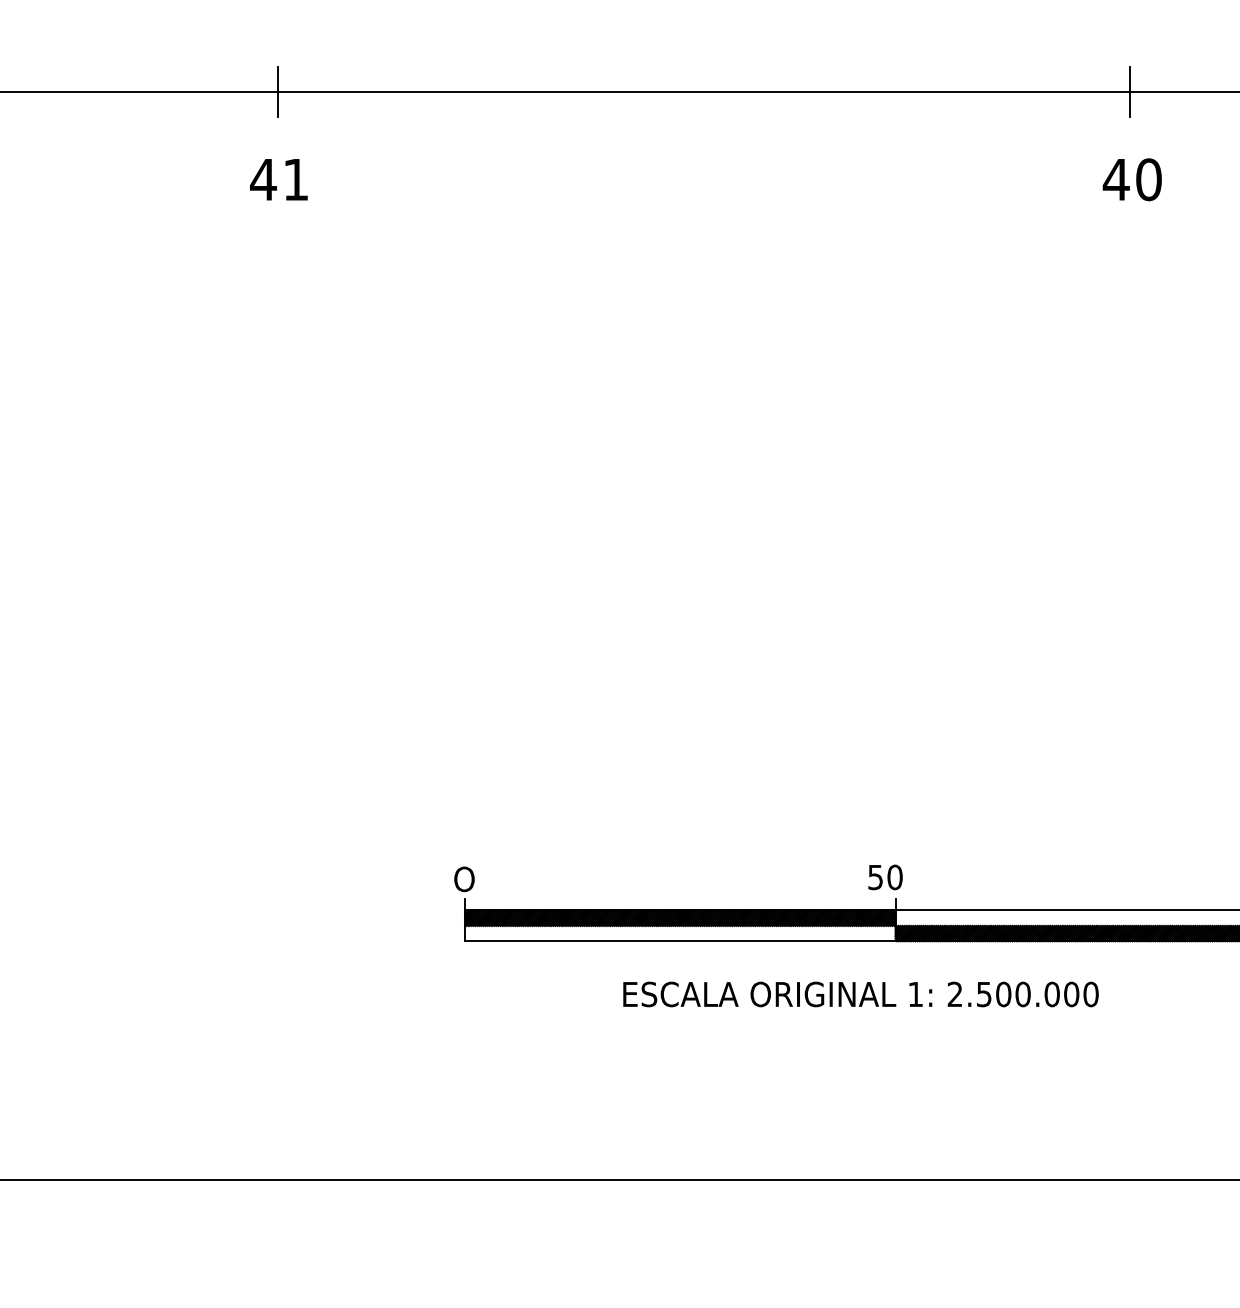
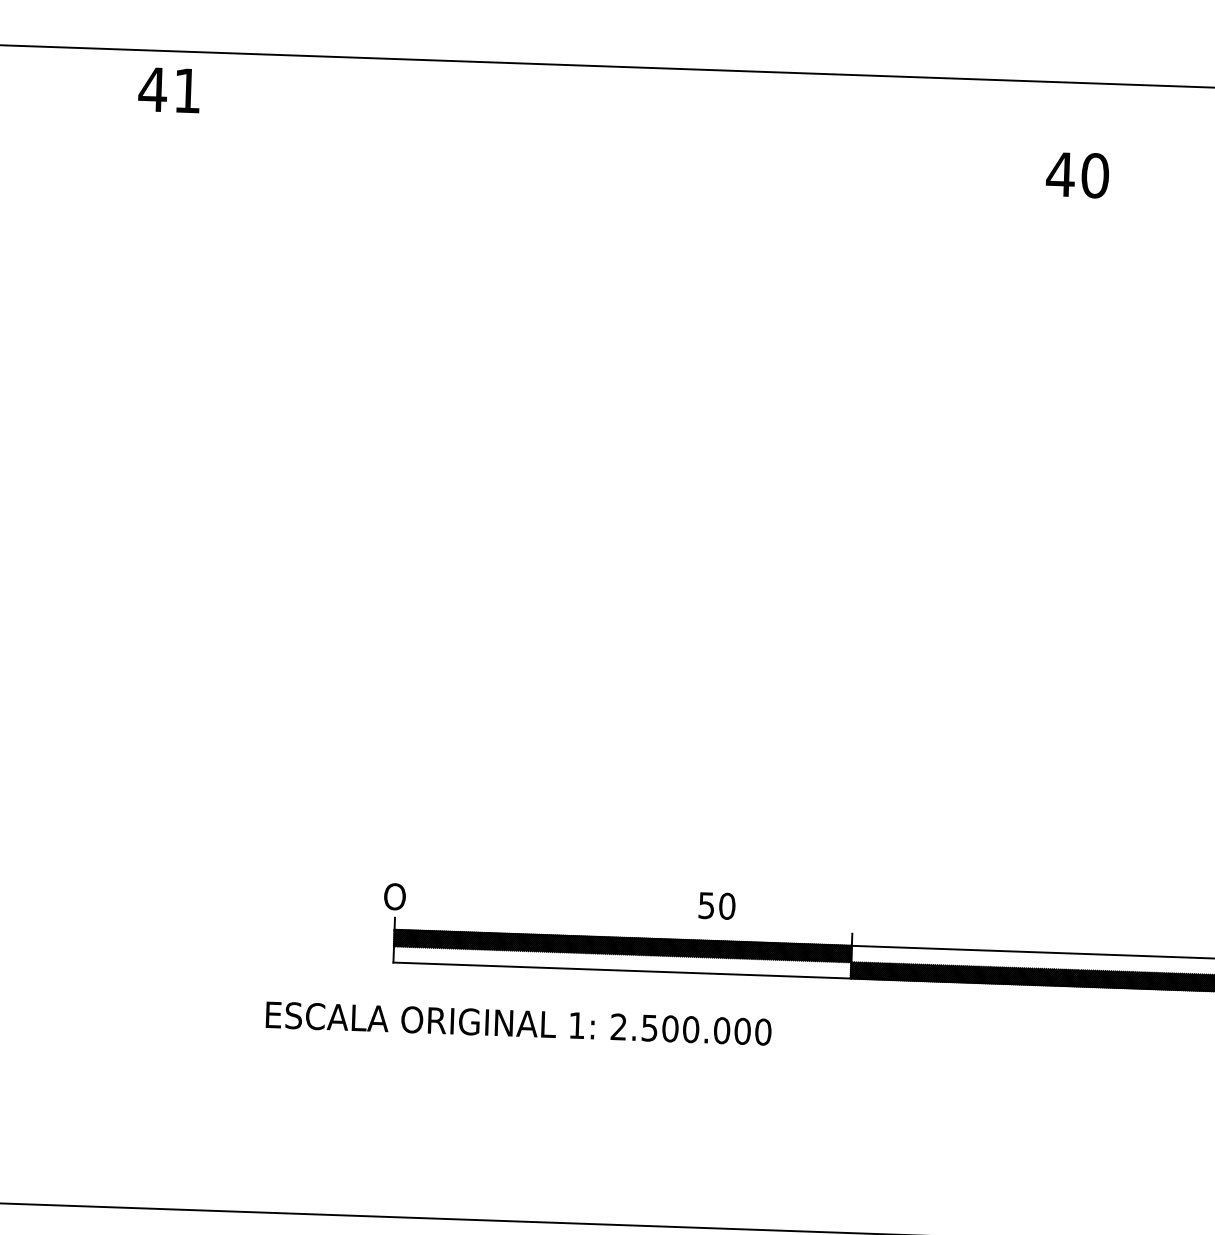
line: (277, 91) -> (225, 52), removed
line: (1130, 91) -> (1132, 84), removed
text: (278, 179) -> (168, 89), moved
text: (1131, 179) -> (1076, 174), moved
text: (885, 877) -> (717, 906), moved
text: (860, 994) -> (518, 1023), moved

